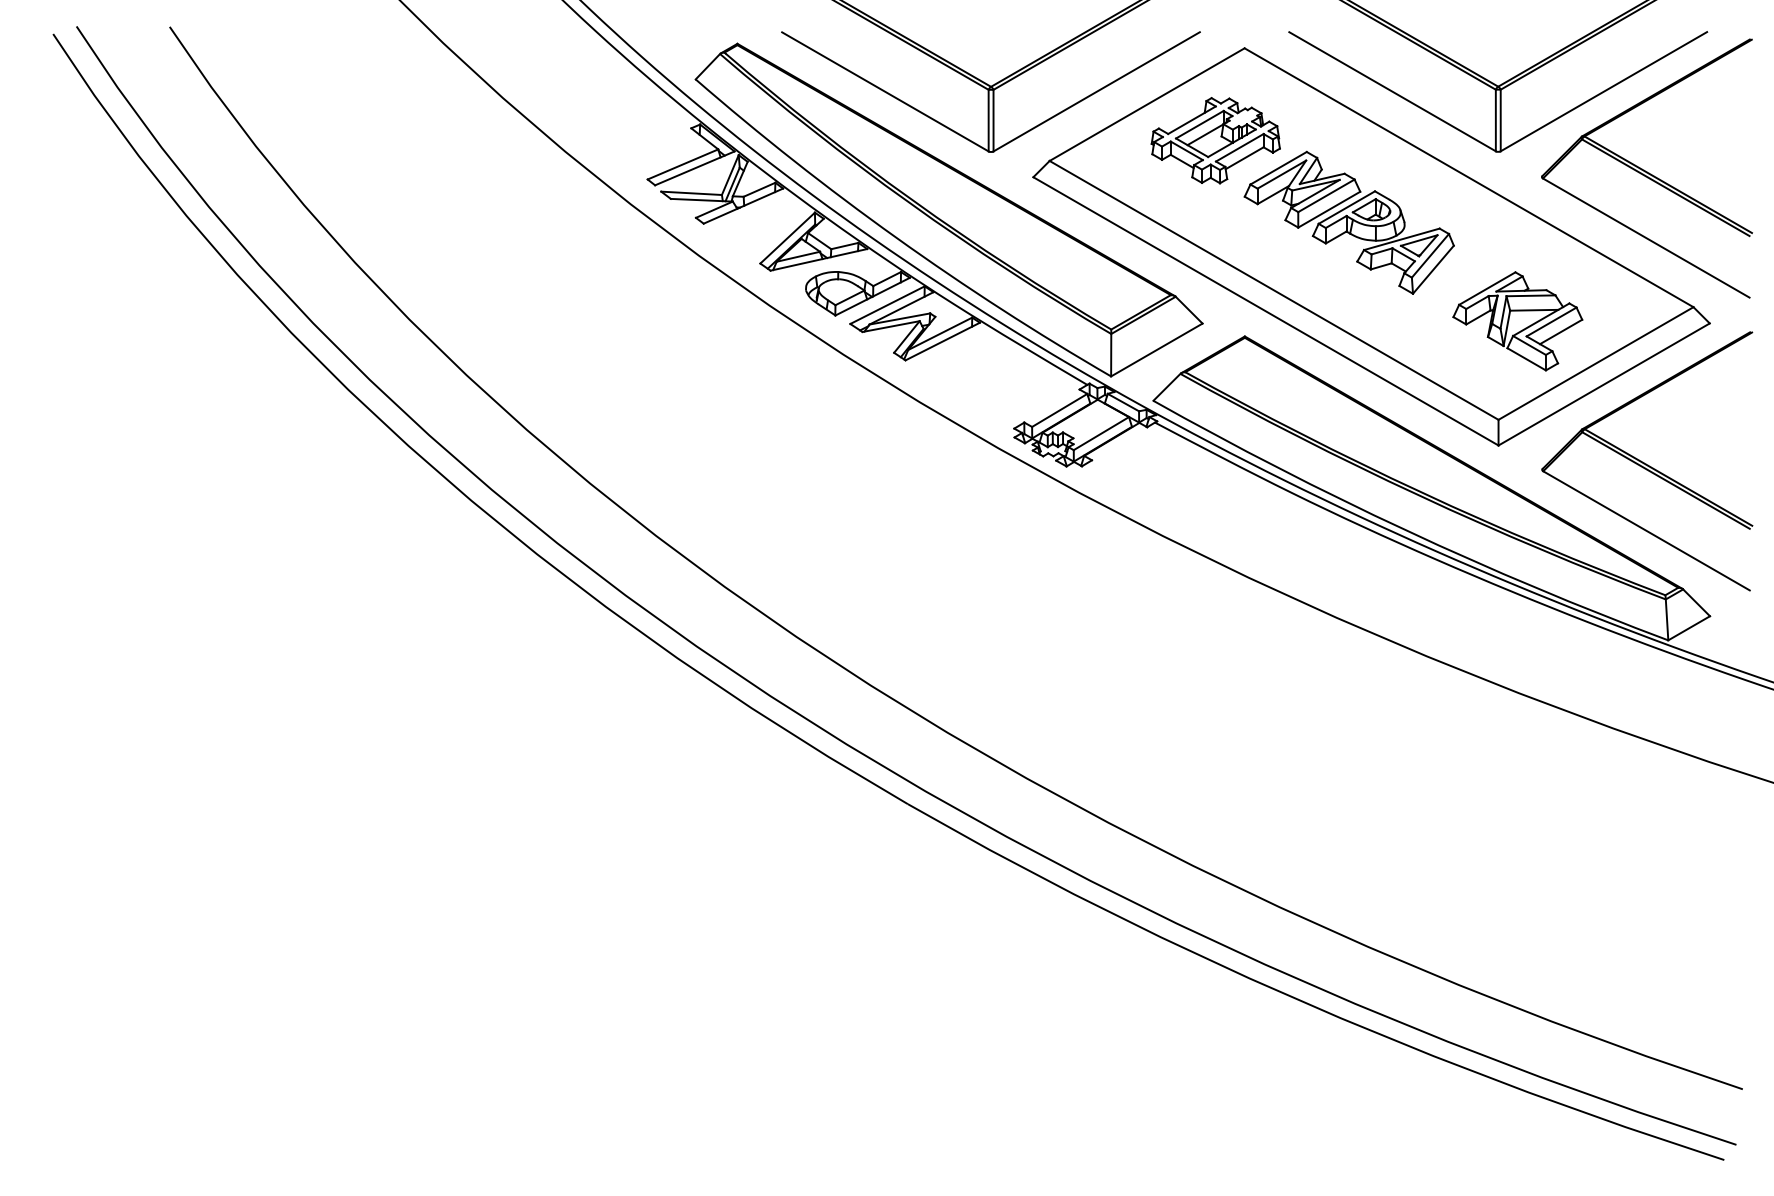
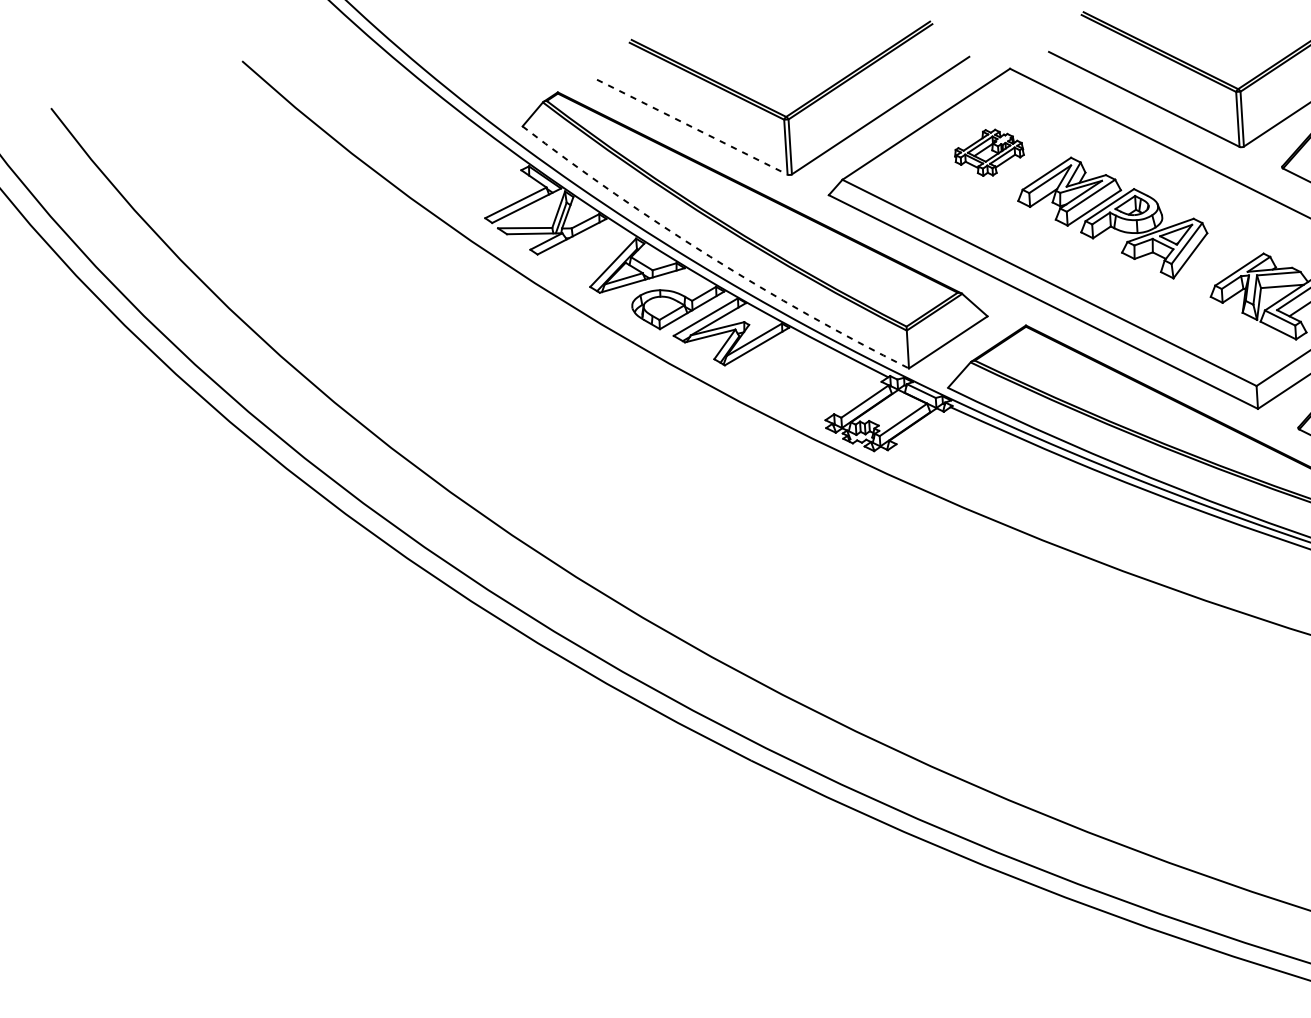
line: (885, 92) -> (692, 127), solid -> dashed
part: (1215, 140) -> (989, 152), size x0.6
arc: (896, 237) -> (710, 256), solid -> dashed

